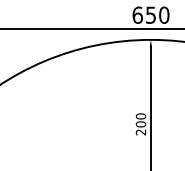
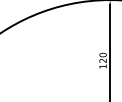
text: (140, 128) -> (102, 63), 200 -> 120

